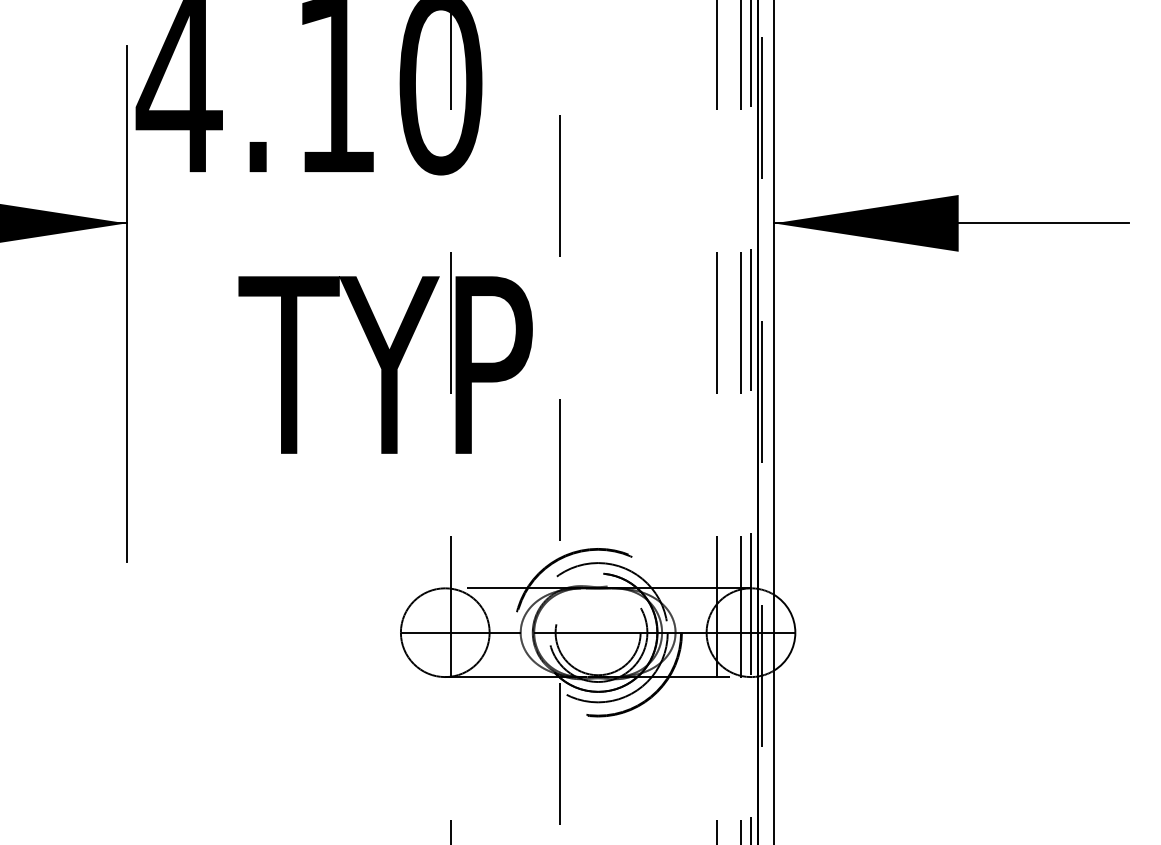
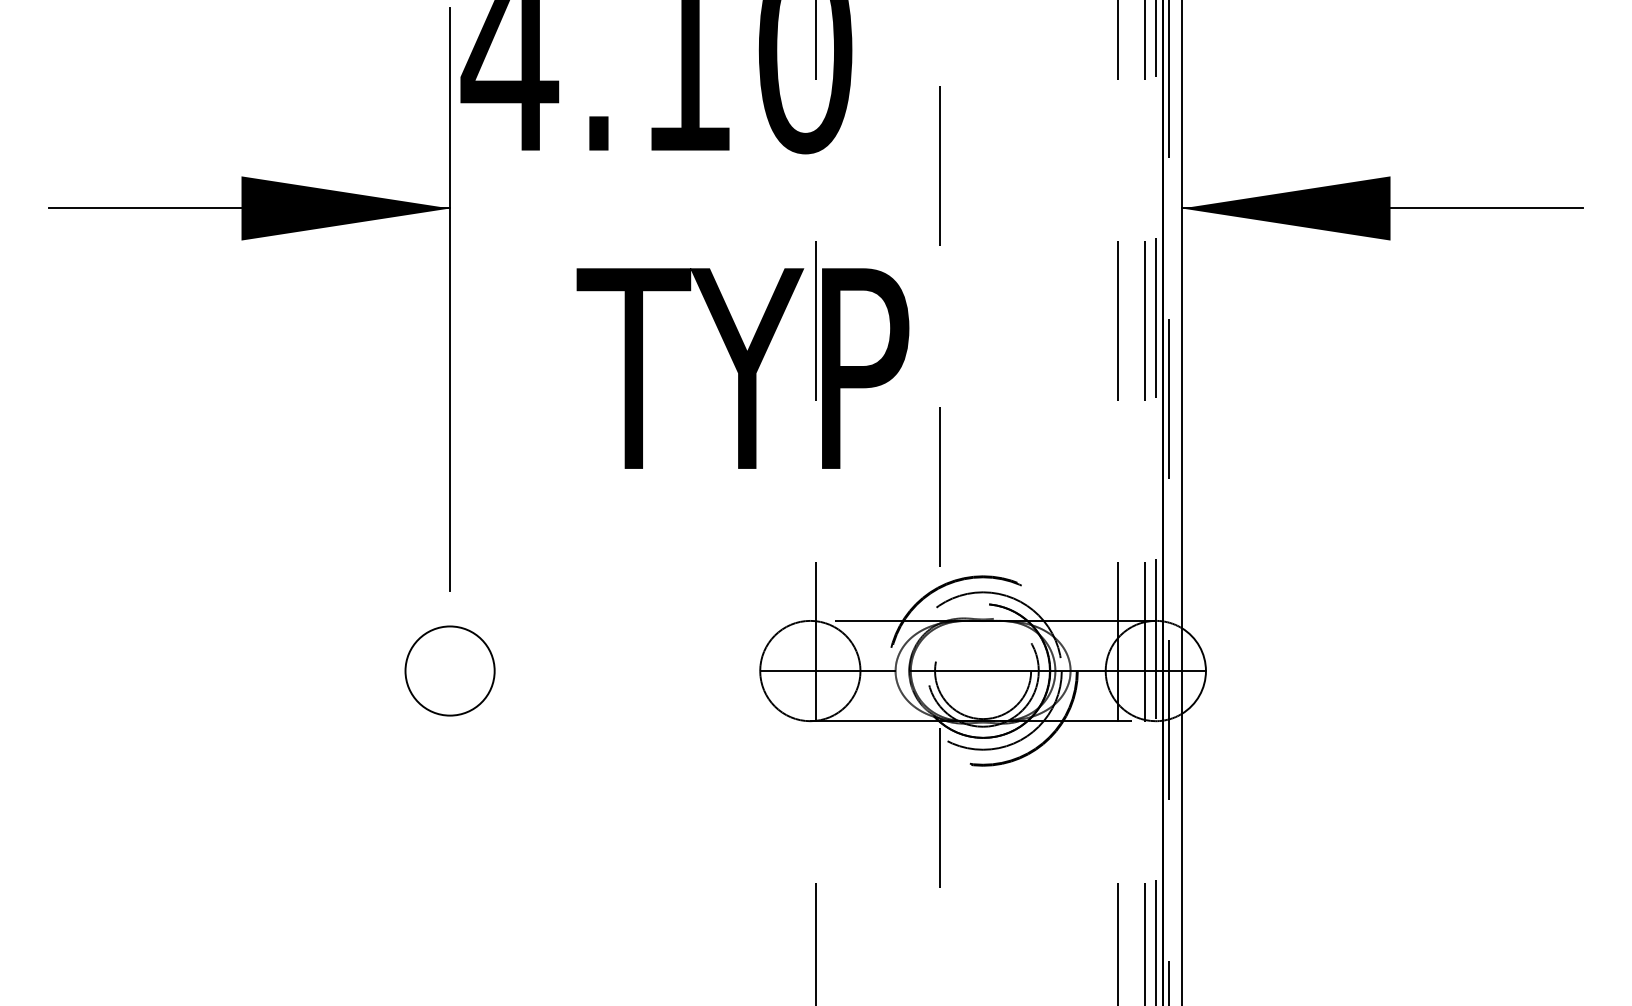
circle: (125, 632) -> (449, 670), added

